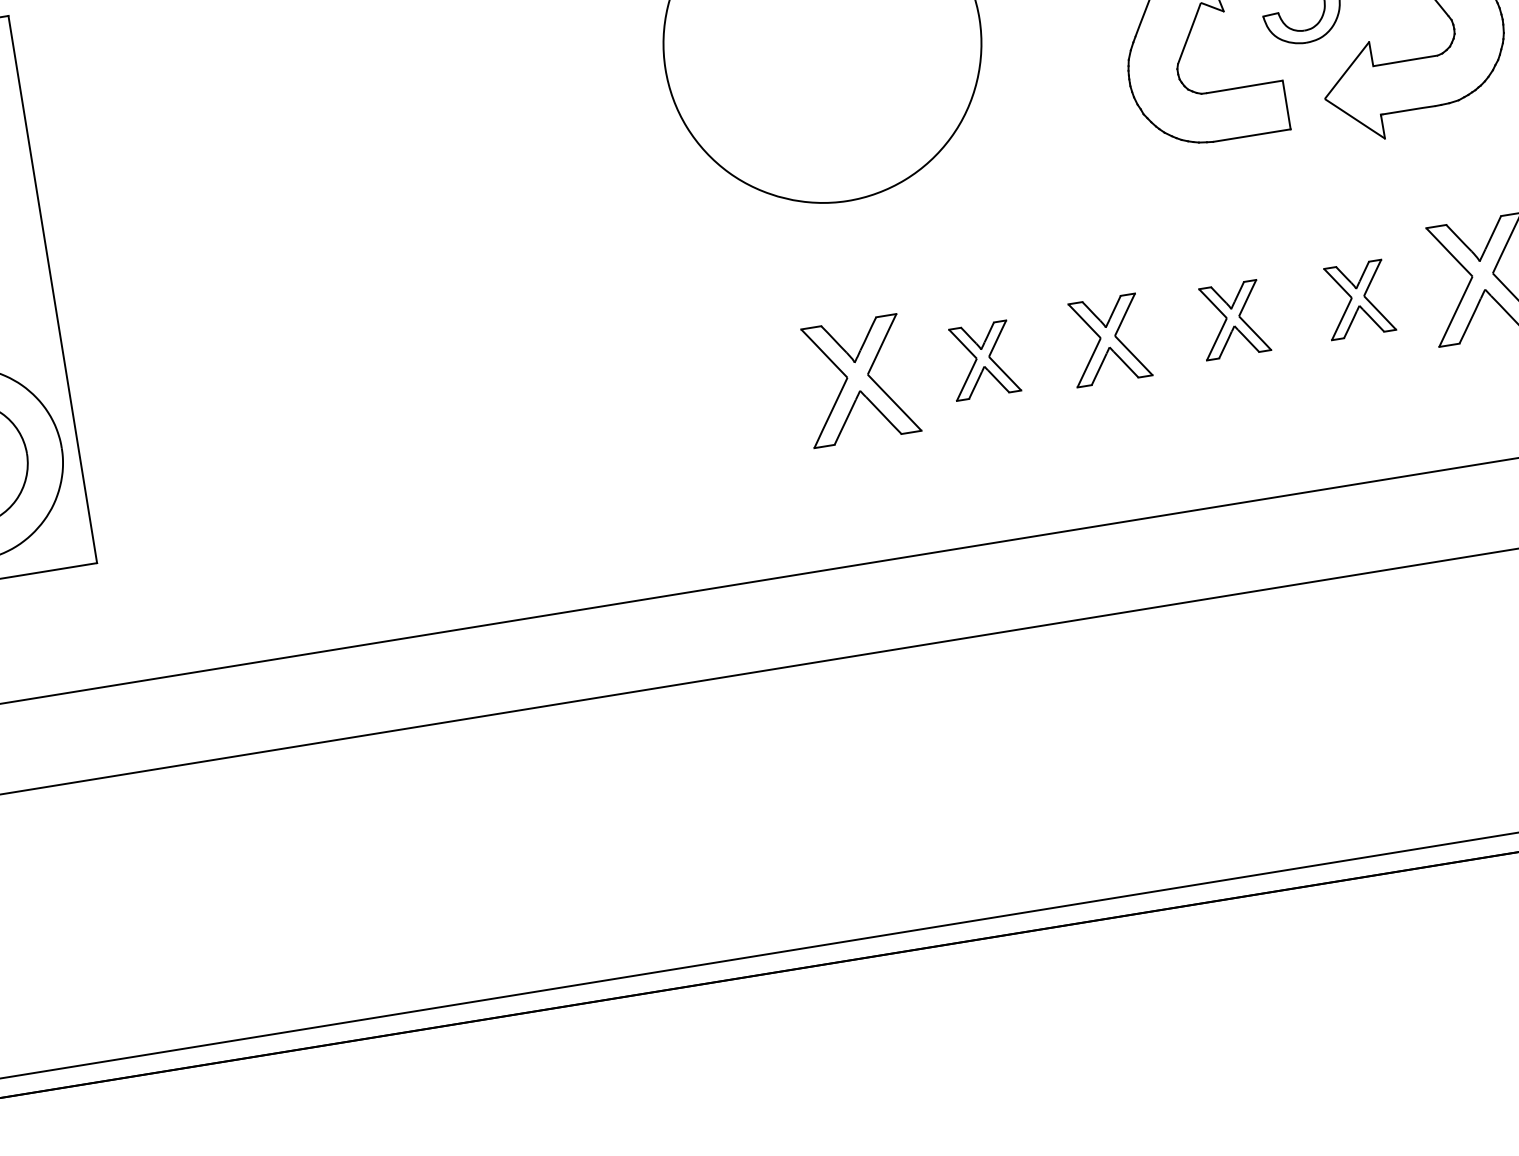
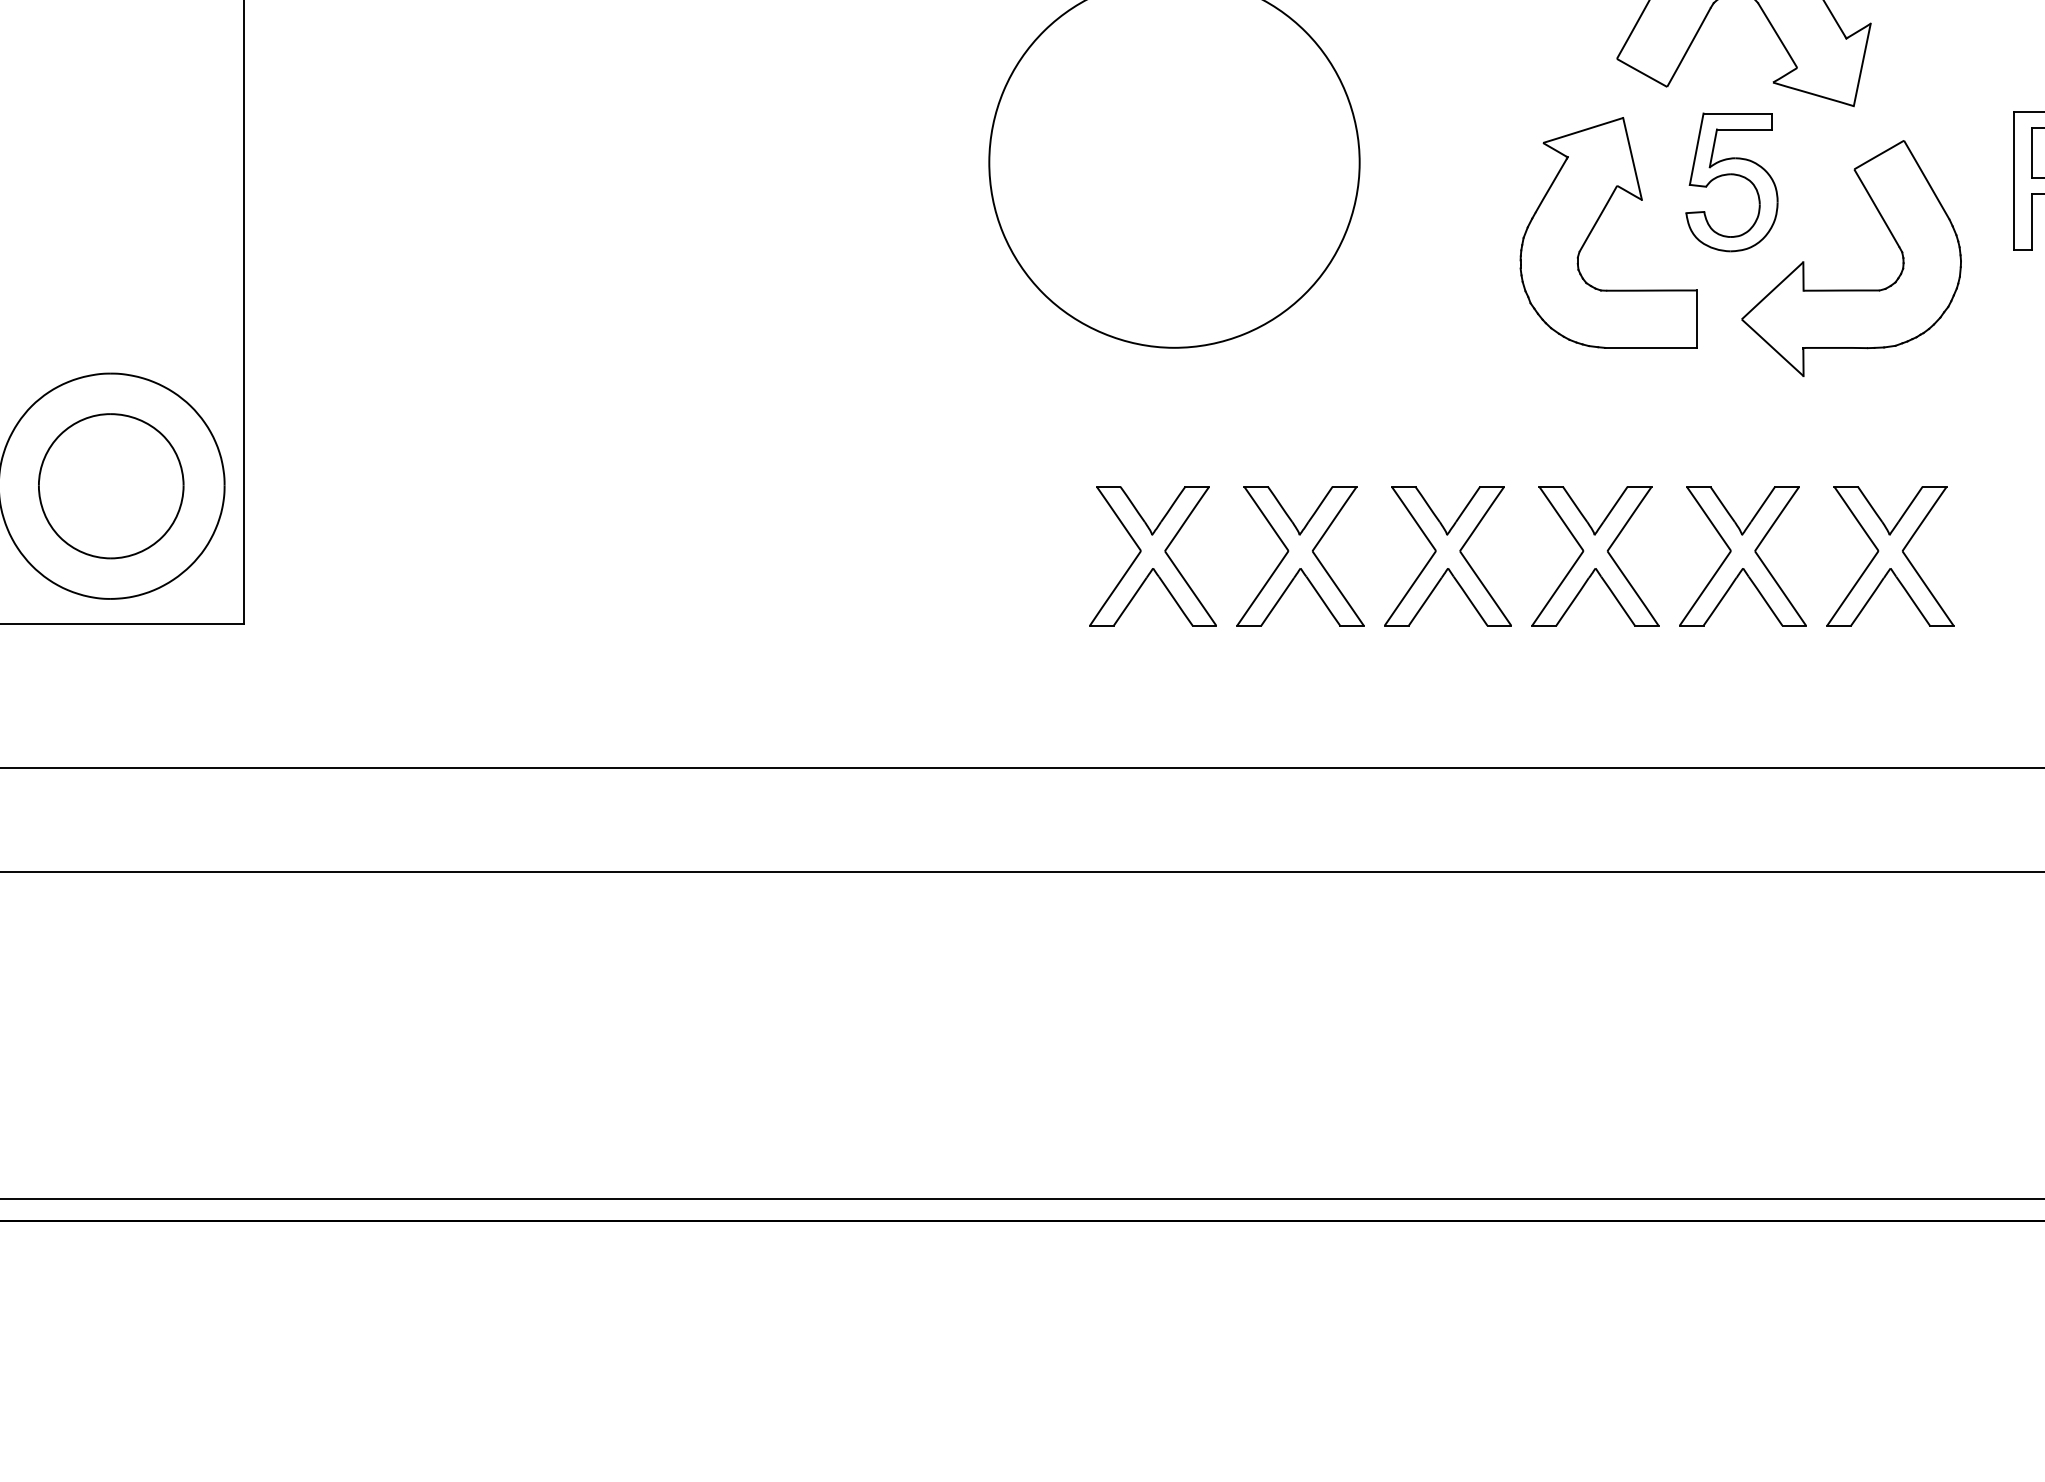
part: (1358, 299) -> (1742, 556), size x1.67
part: (1233, 320) -> (1595, 556), size x1.67
part: (1107, 340) -> (1447, 556), size x1.43
part: (983, 360) -> (1300, 556), size x1.67

